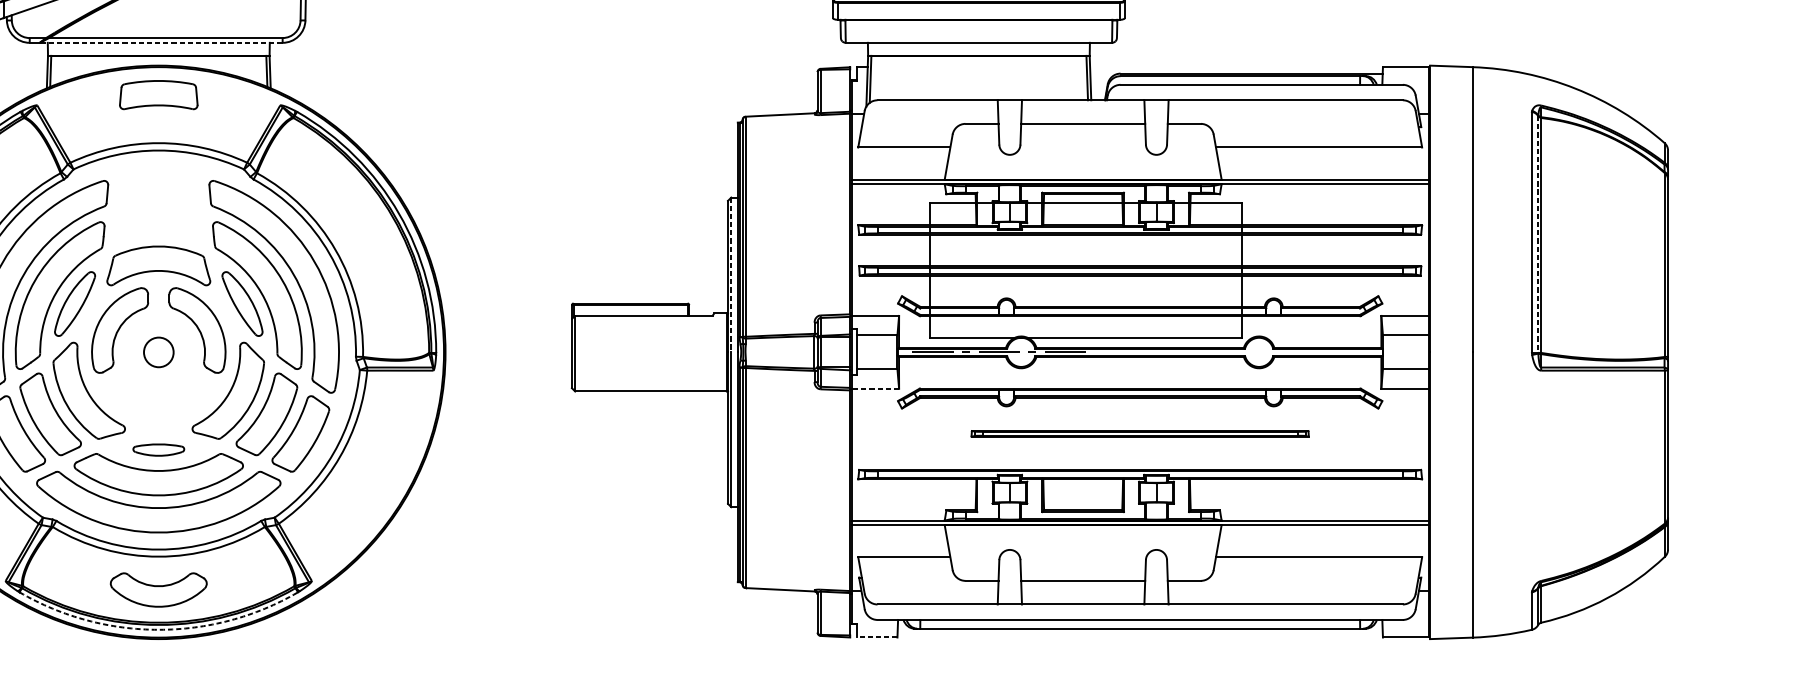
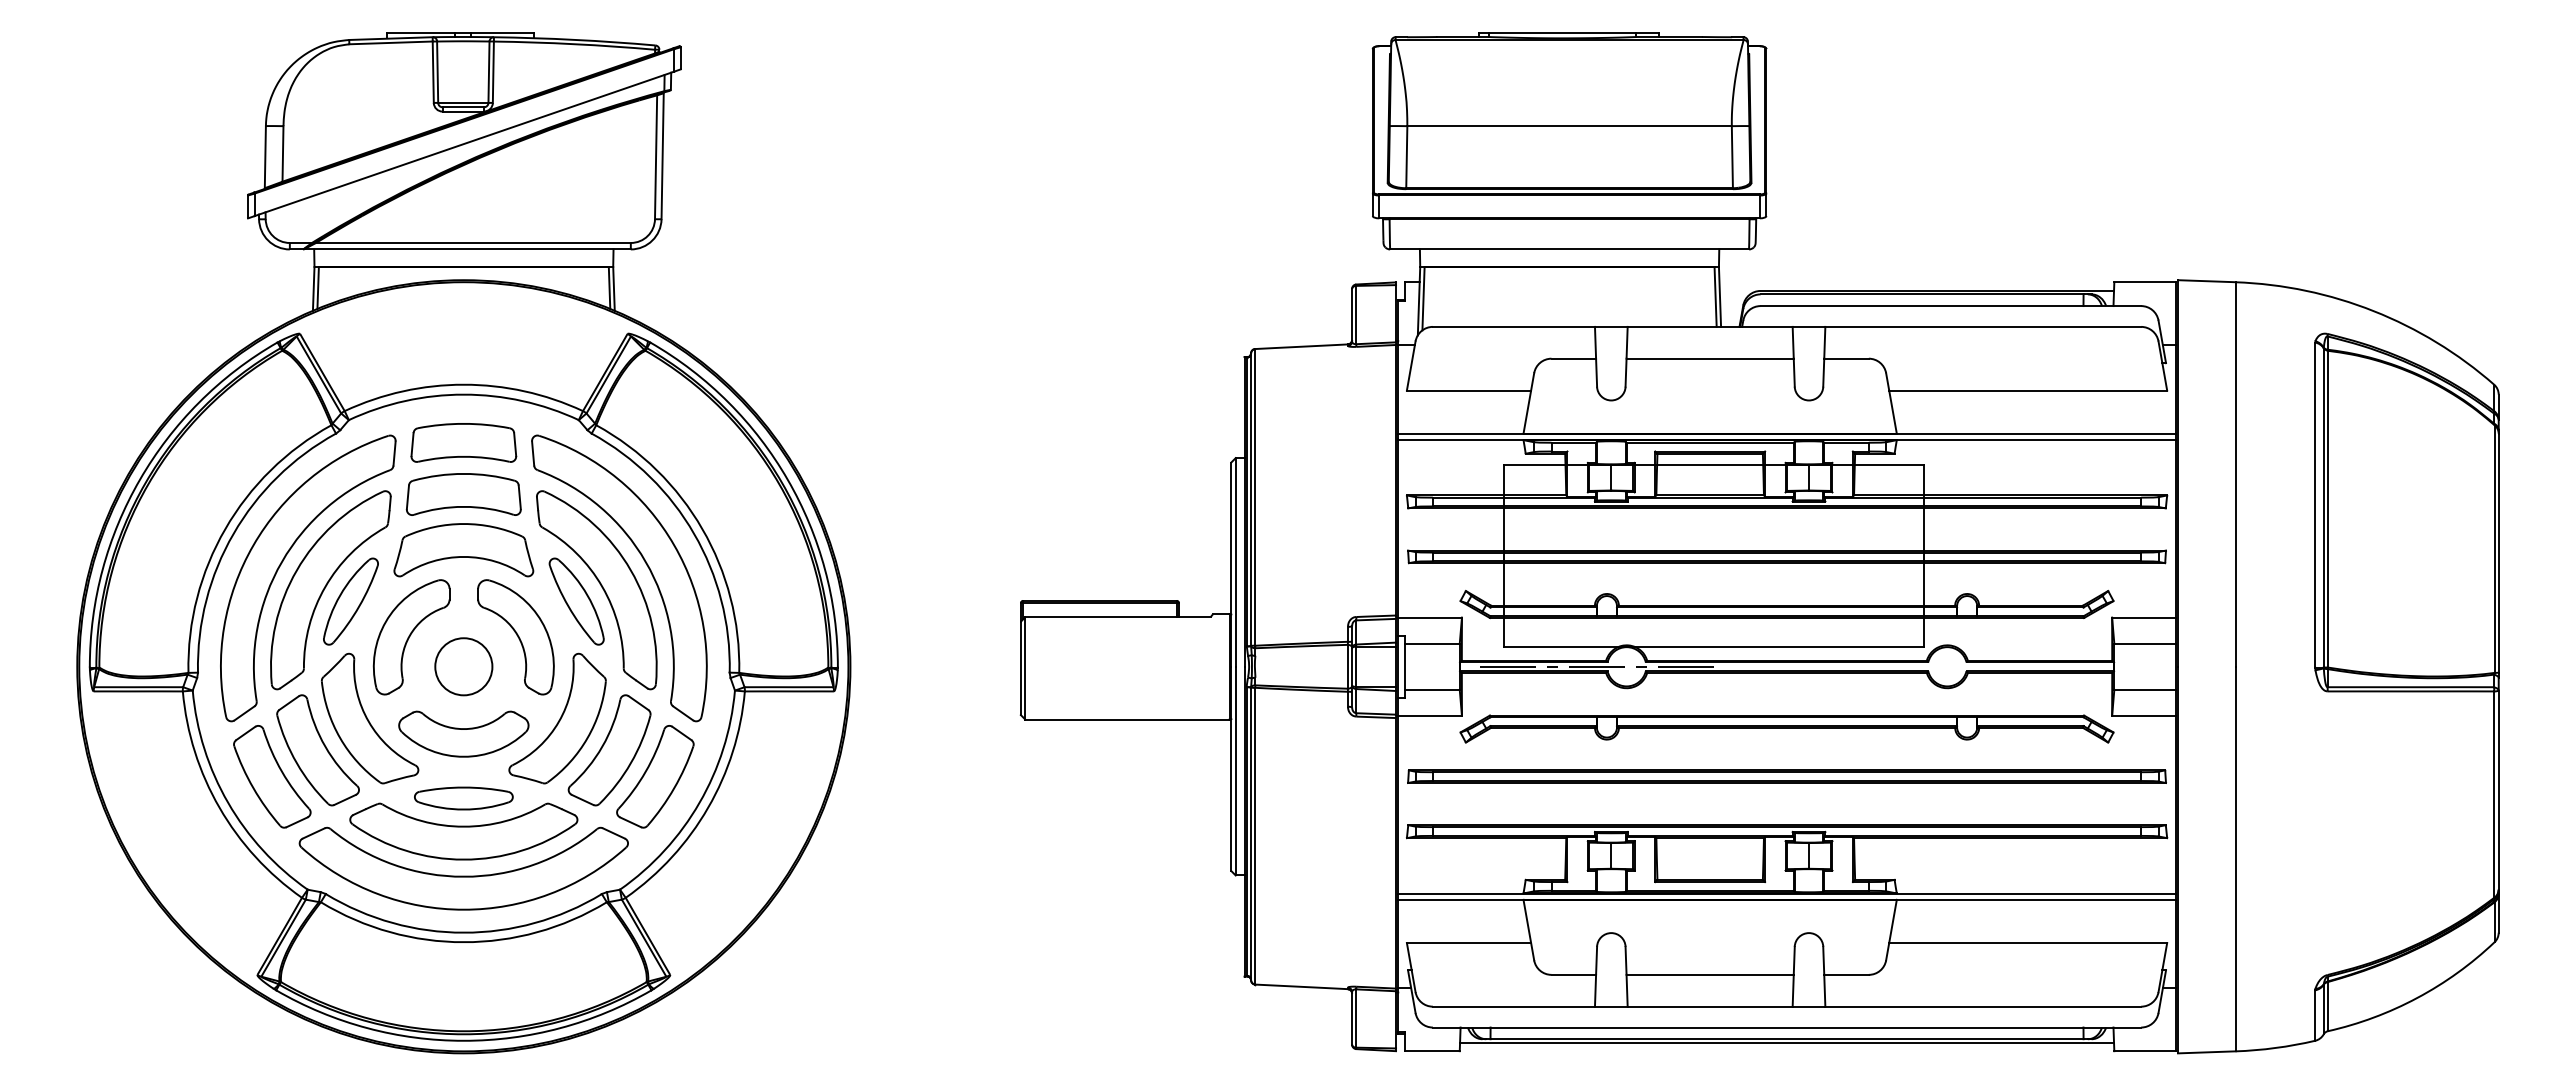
line: (160, 42) -> (466, 249), dashed -> solid
part: (158, 94) -> (463, 442), moved
part: (158, 224) -> (463, 494), added
line: (1538, 234) -> (2323, 507), dashed -> solid
line: (731, 275) -> (1235, 562), dashed -> solid
circle: (158, 352) -> (463, 666), size x1.43
line: (875, 388) -> (1430, 715), dashed -> solid
part: (1139, 433) -> (1786, 776), size x1.67
part: (158, 450) -> (463, 798), size x1.43
part: (158, 589) -> (463, 733), moved
arc: (158, 629) -> (463, 1040), dashed -> solid
line: (1140, 631) -> (1787, 1042), added
line: (876, 637) -> (1431, 1051), dashed -> solid

